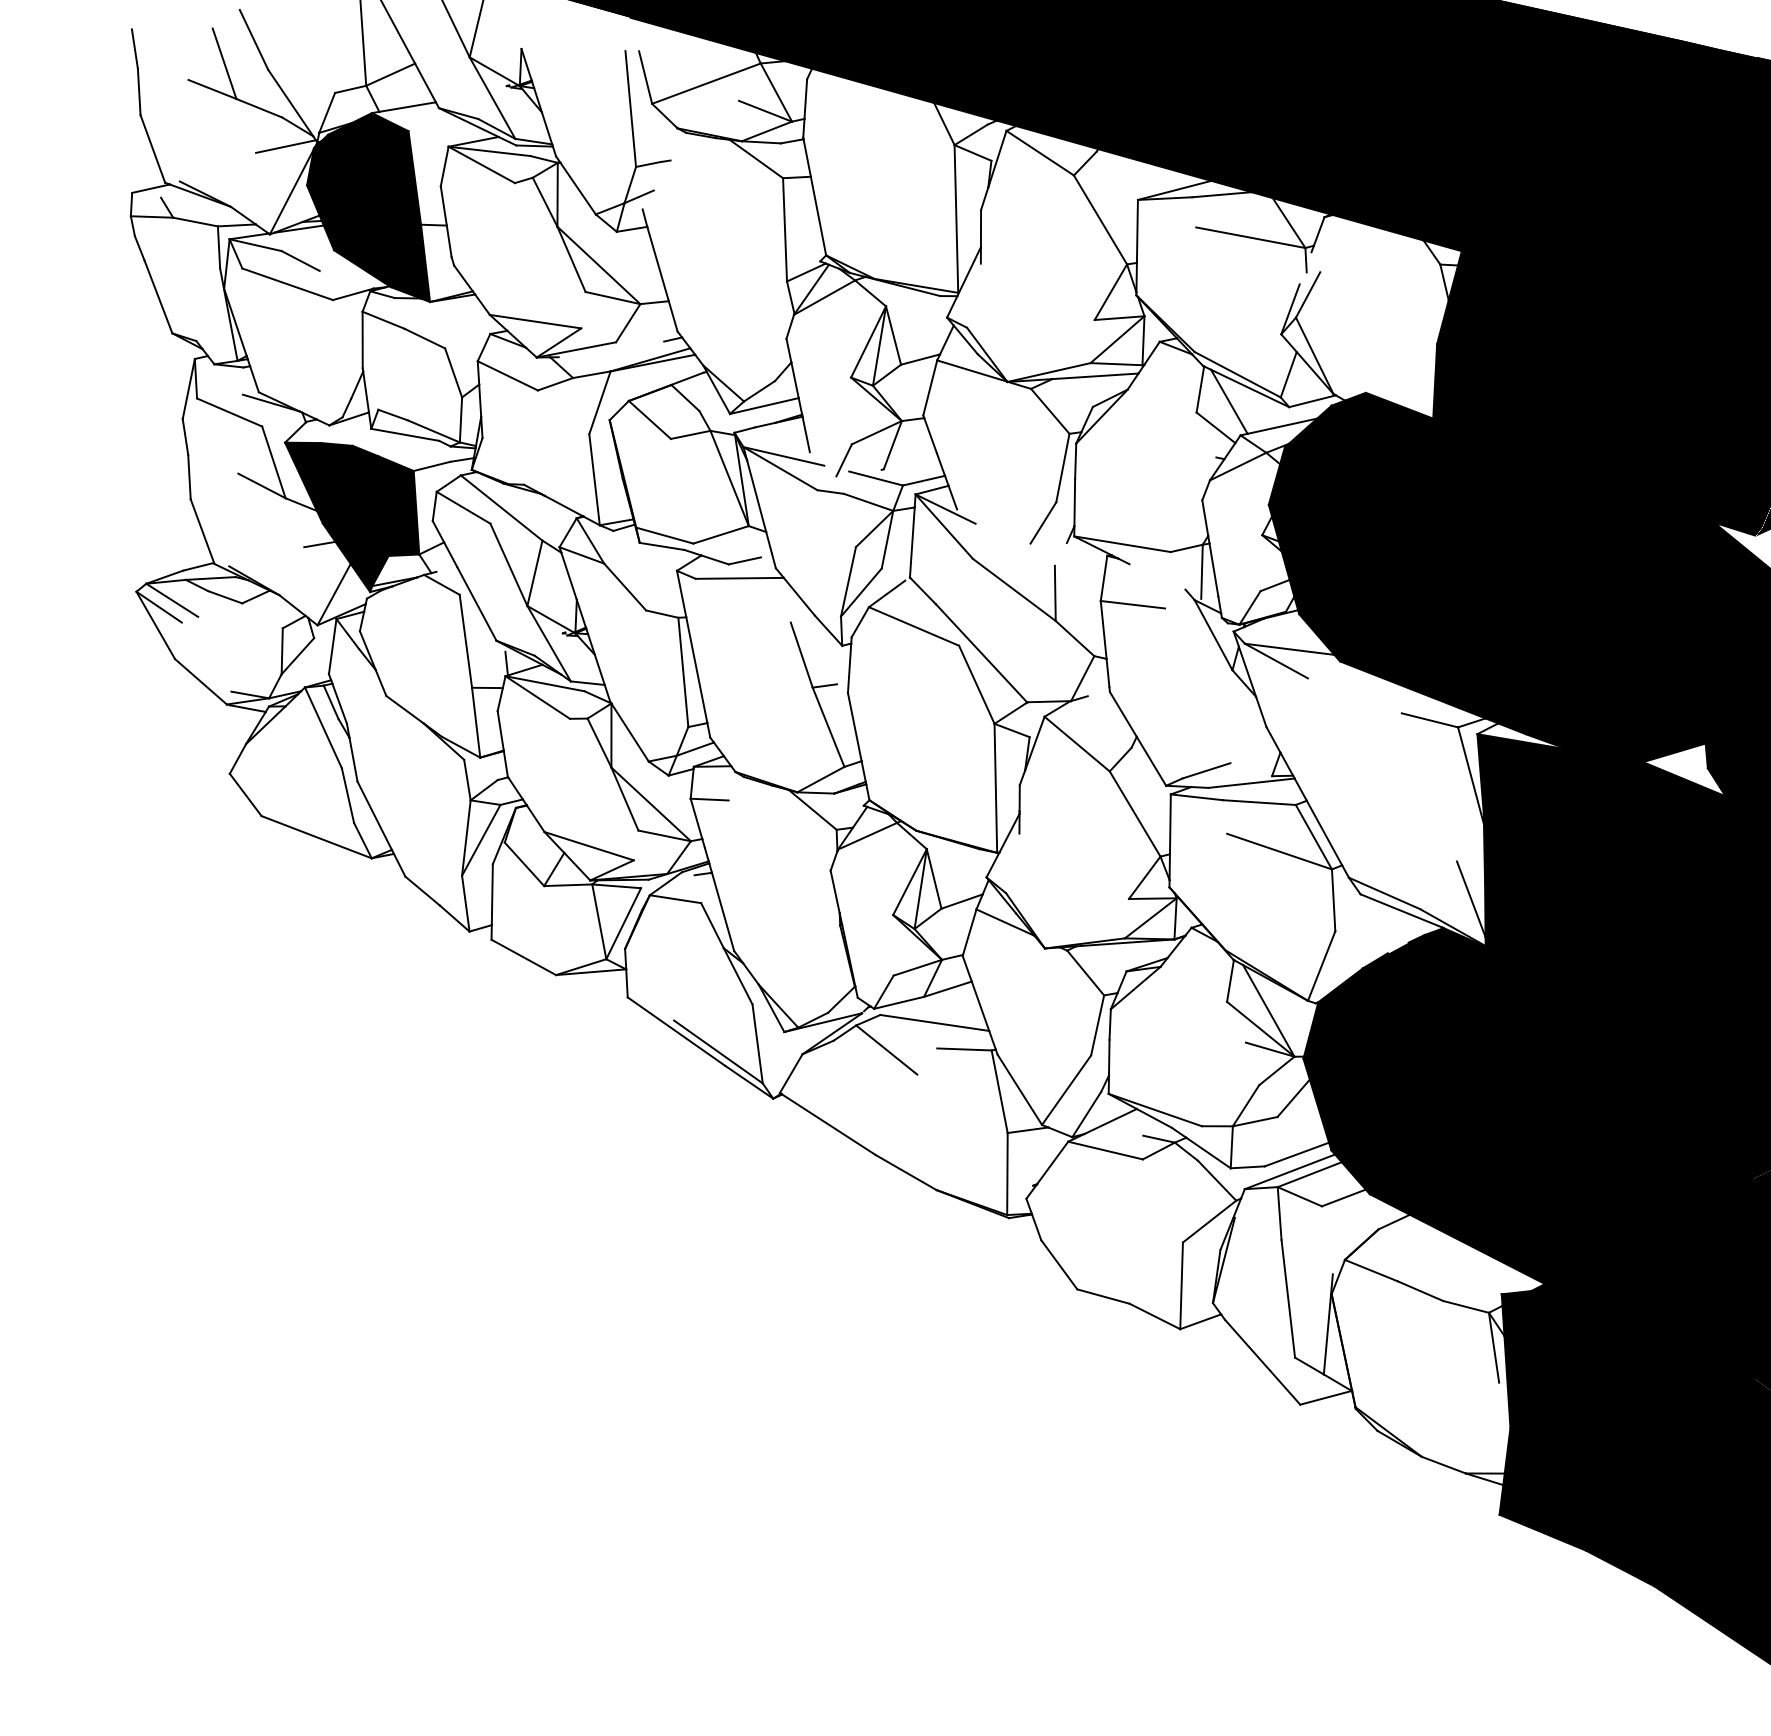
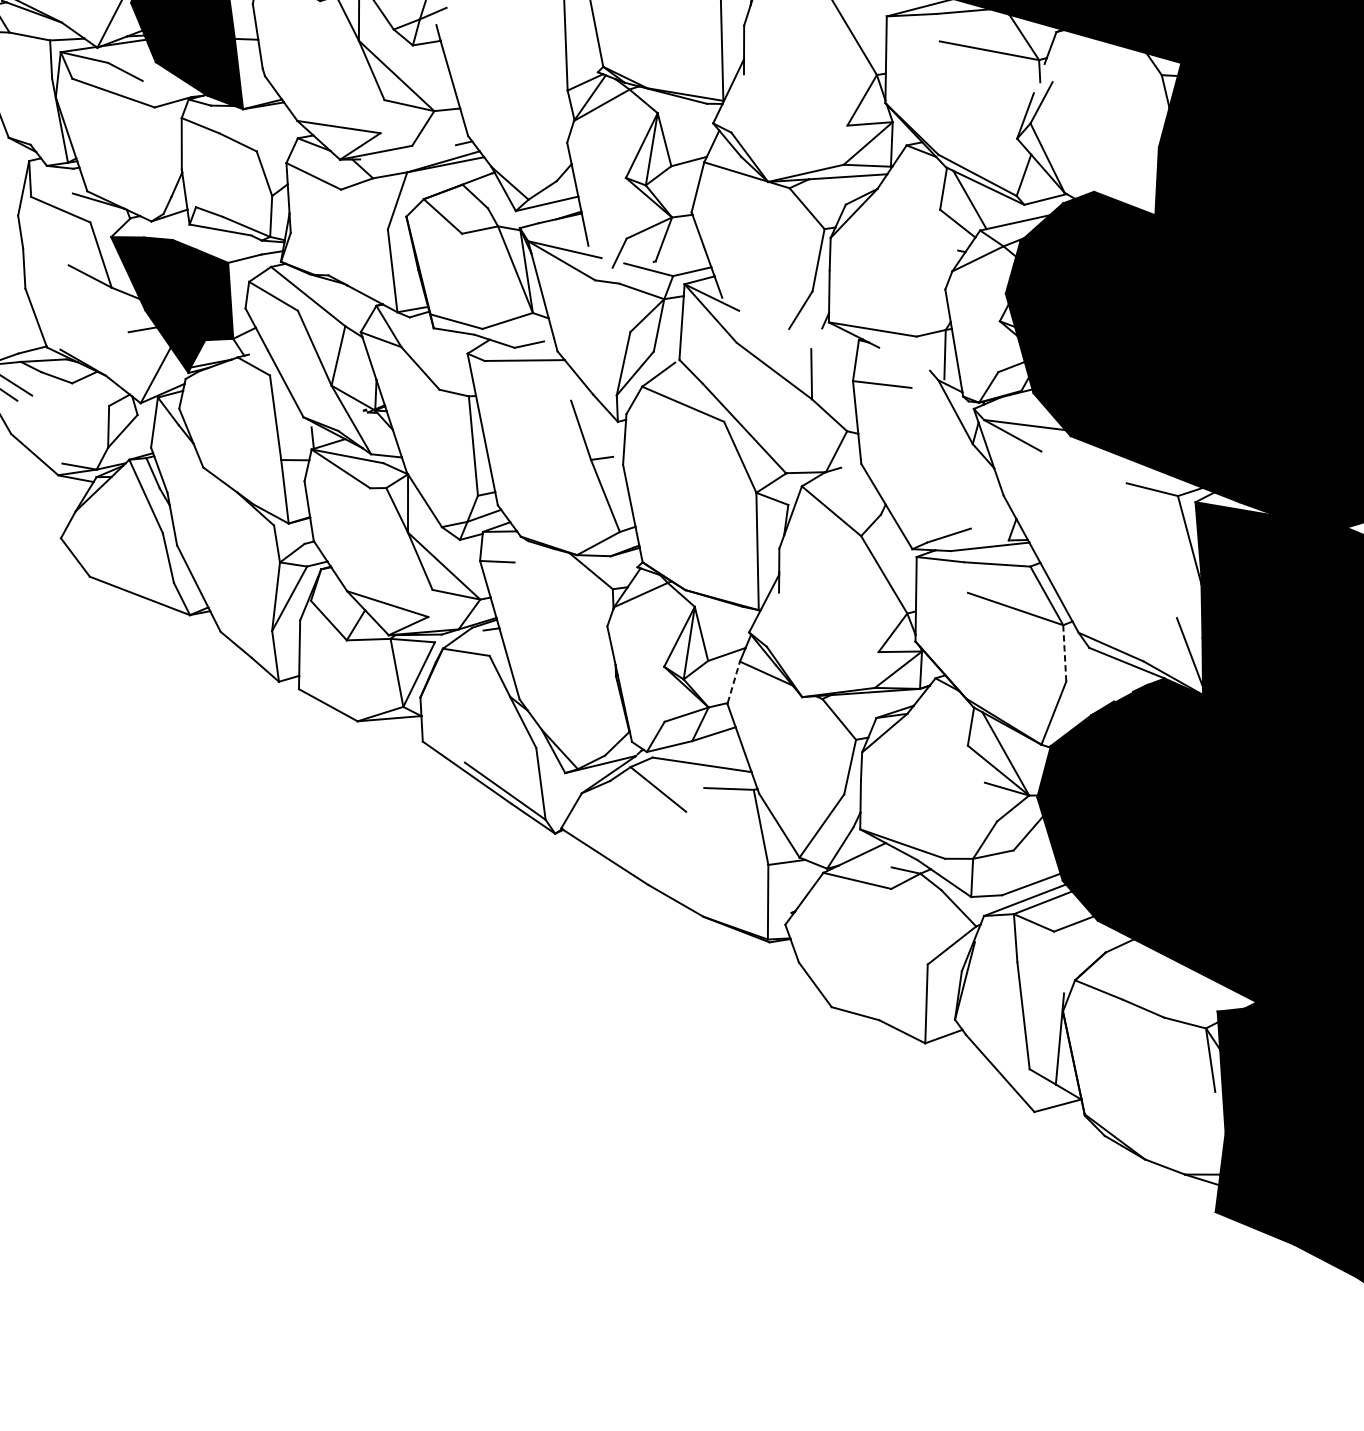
line: (1333, 900) -> (1064, 653), solid -> dashed
line: (969, 932) -> (733, 682), solid -> dashed

